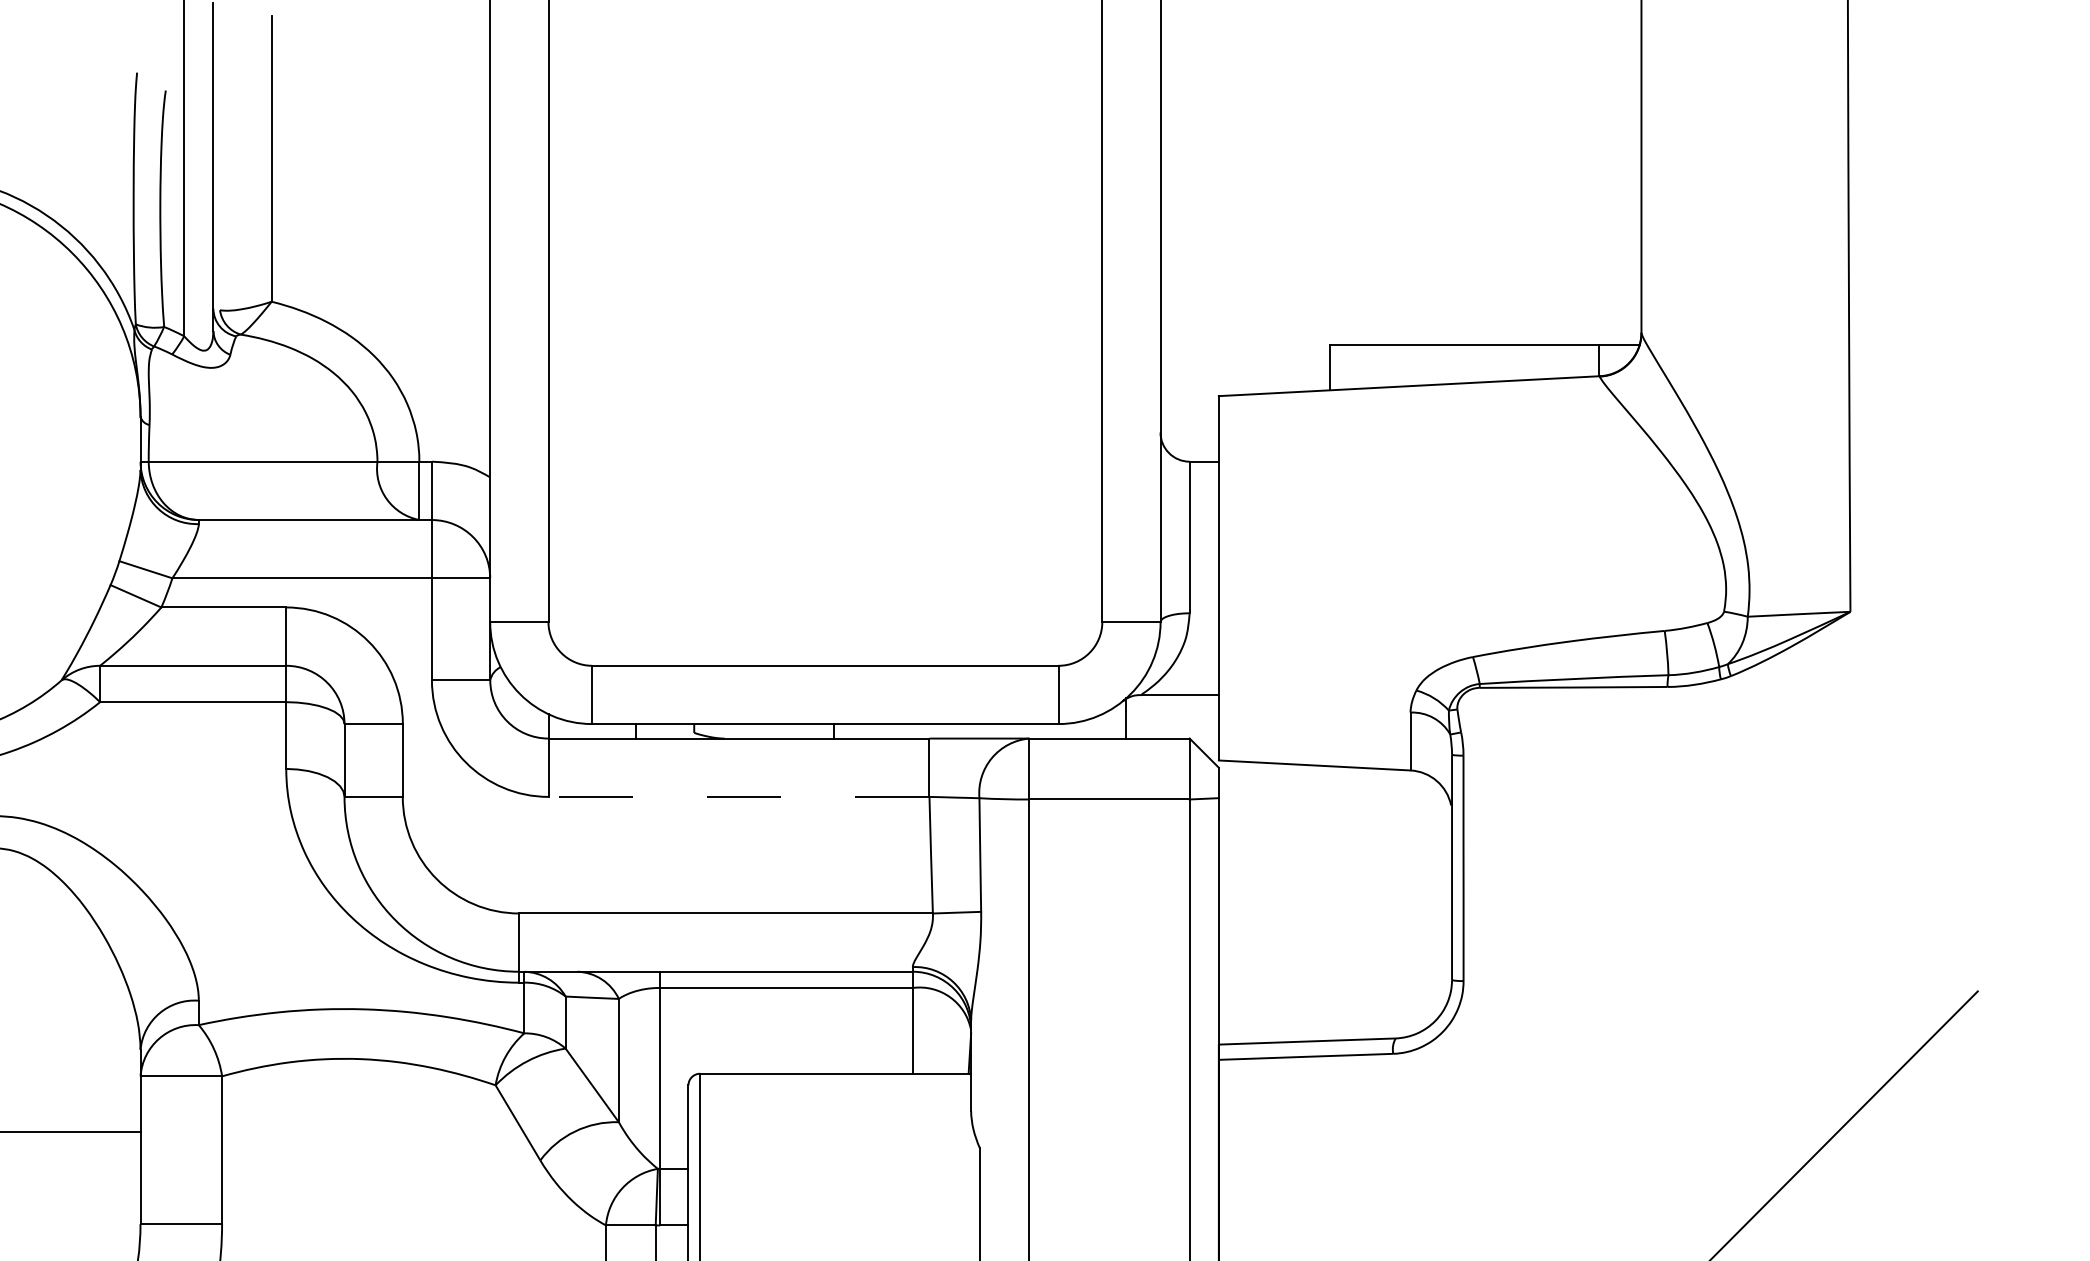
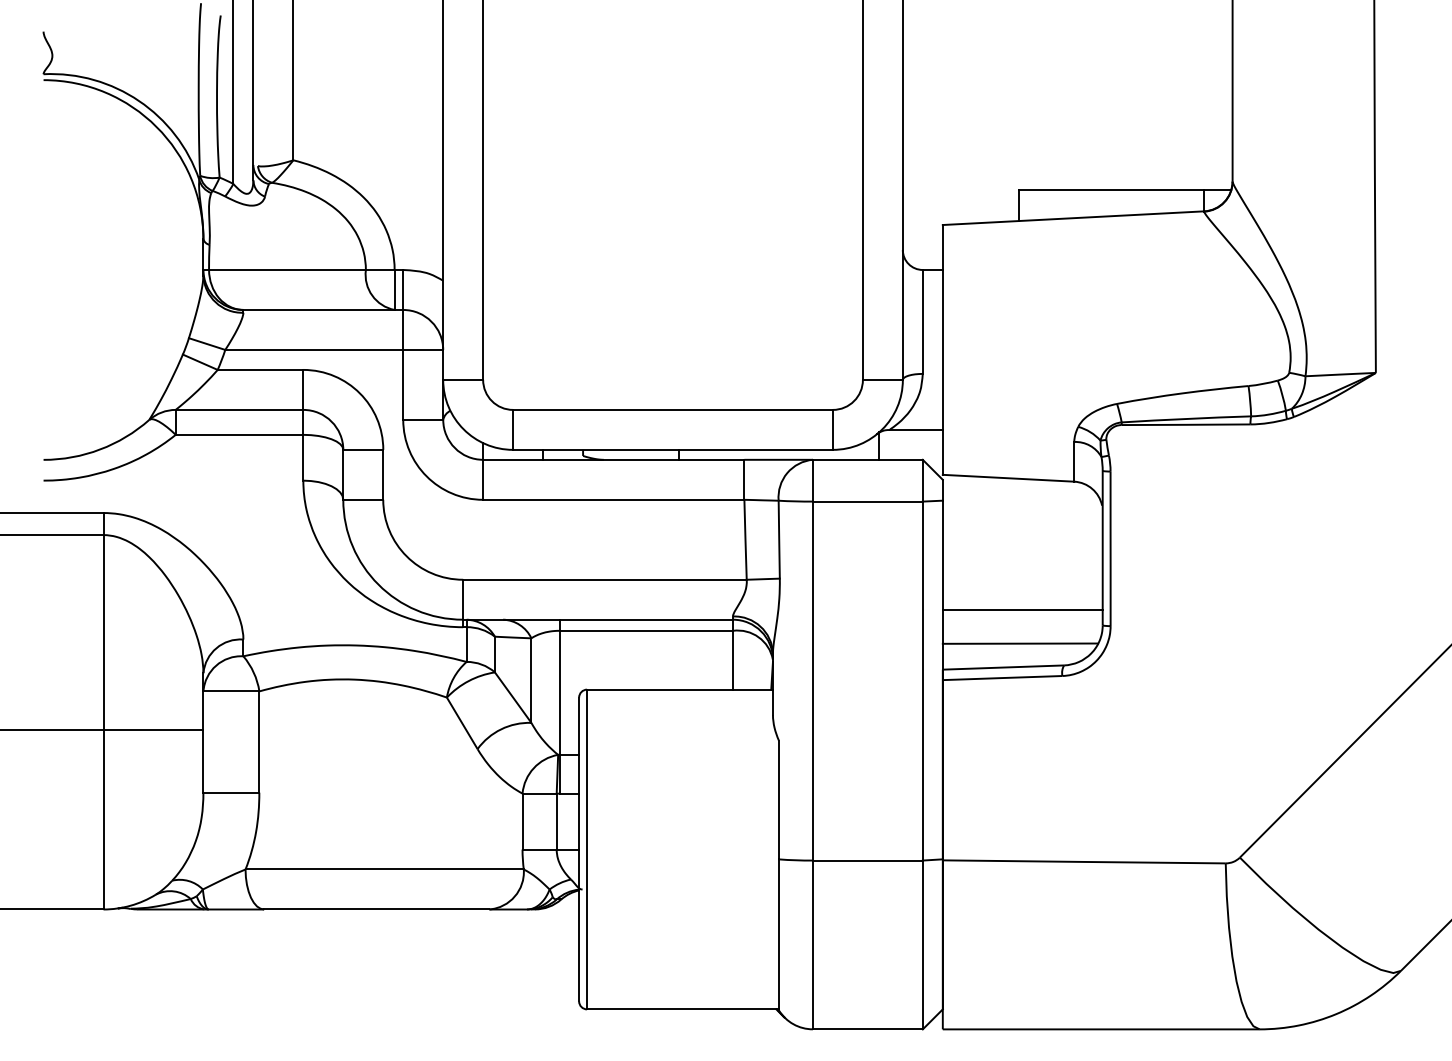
line: (738, 796) -> (613, 499), dashed -> solid
line: (1335, 956) -> (1022, 609), added
line: (1330, 1006) -> (1019, 643), added

